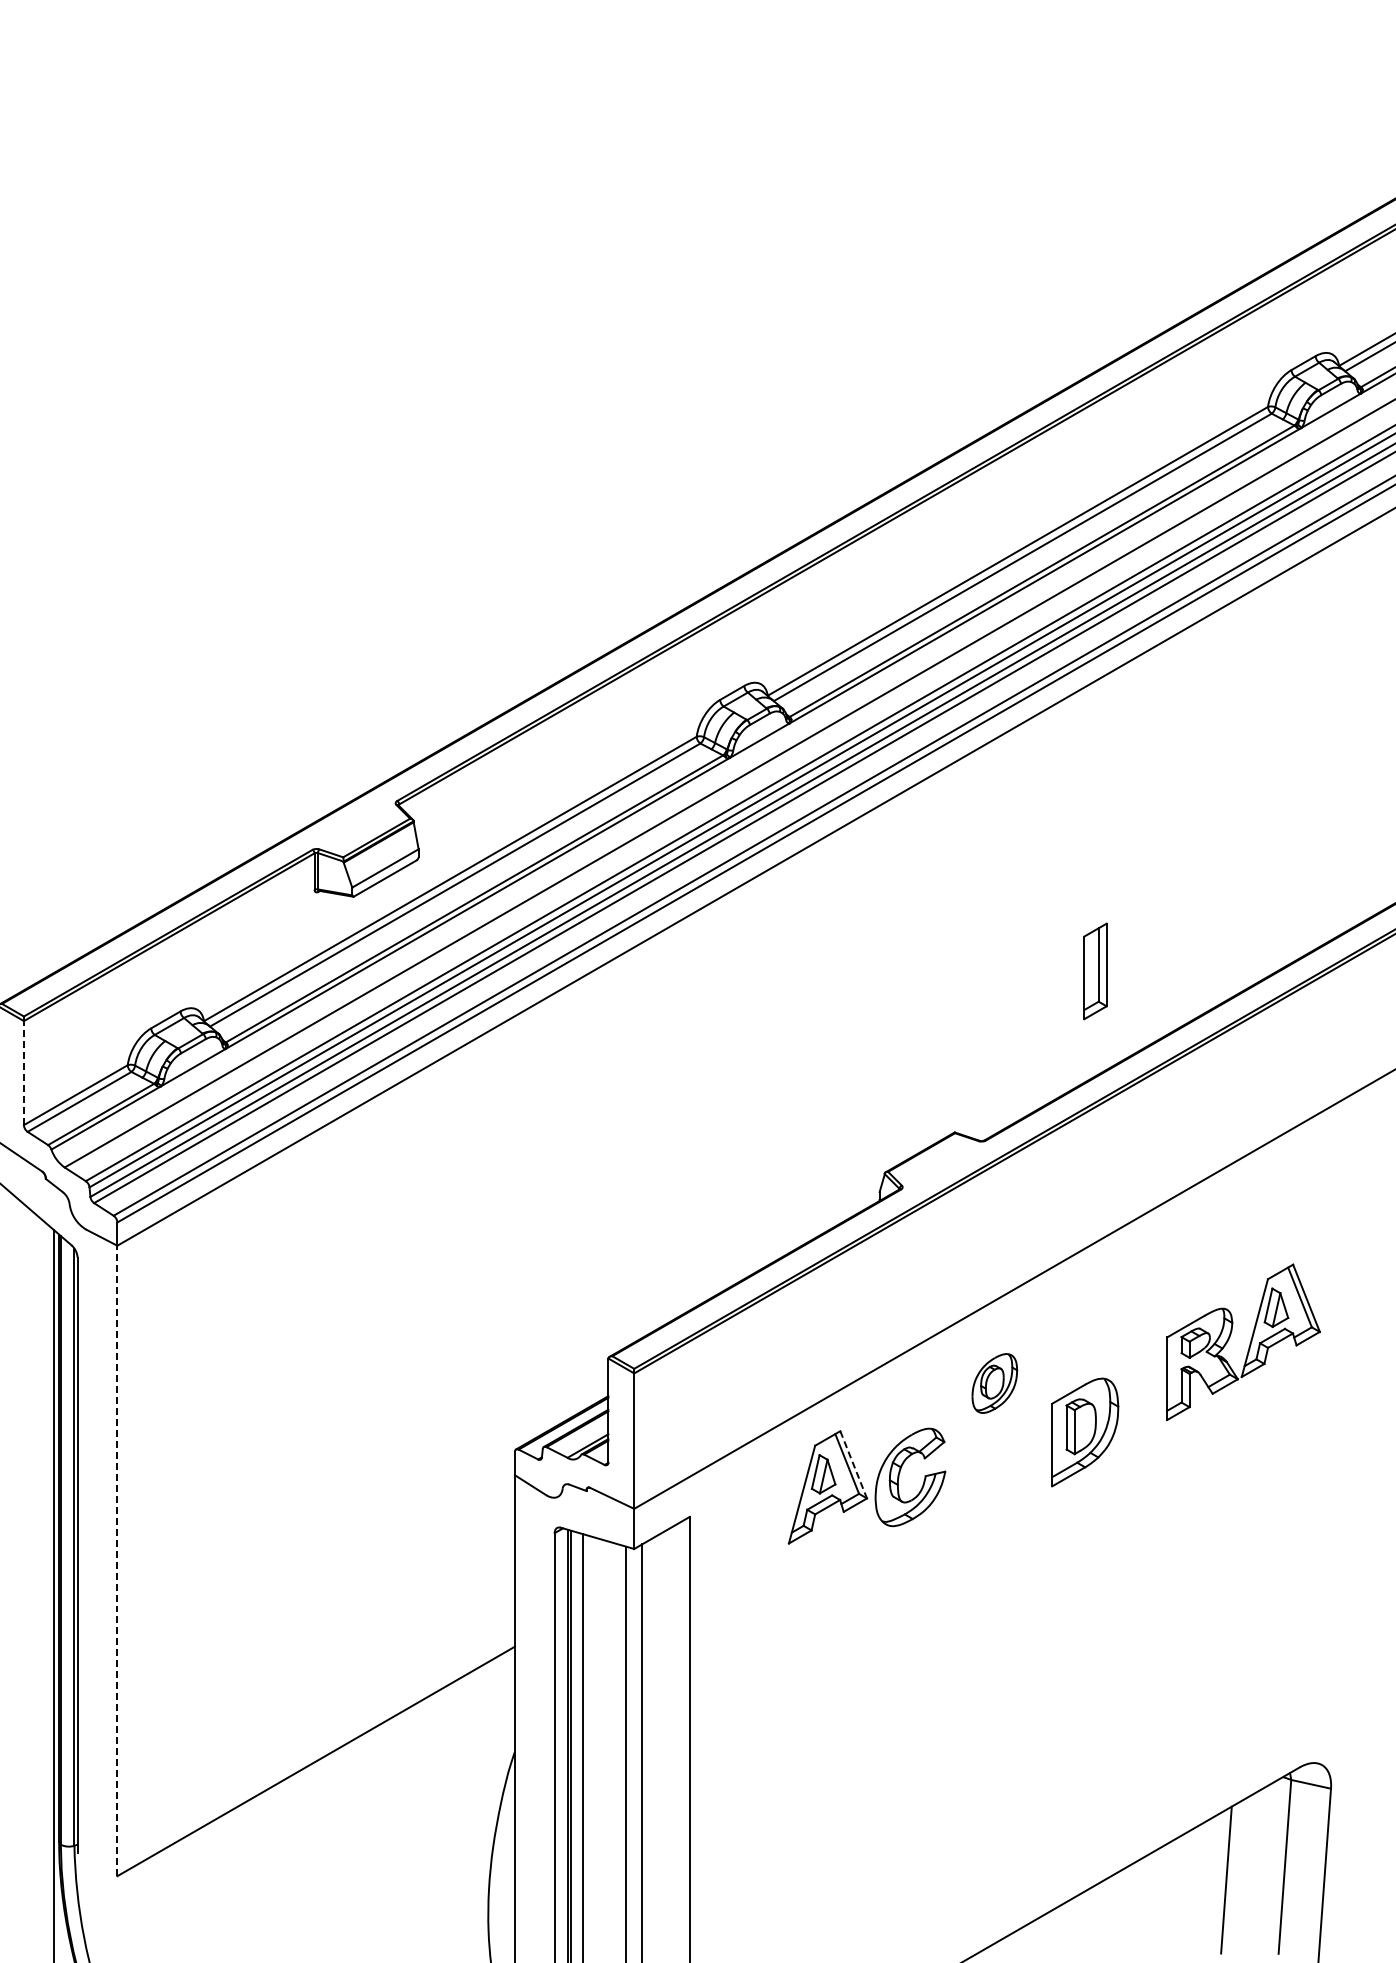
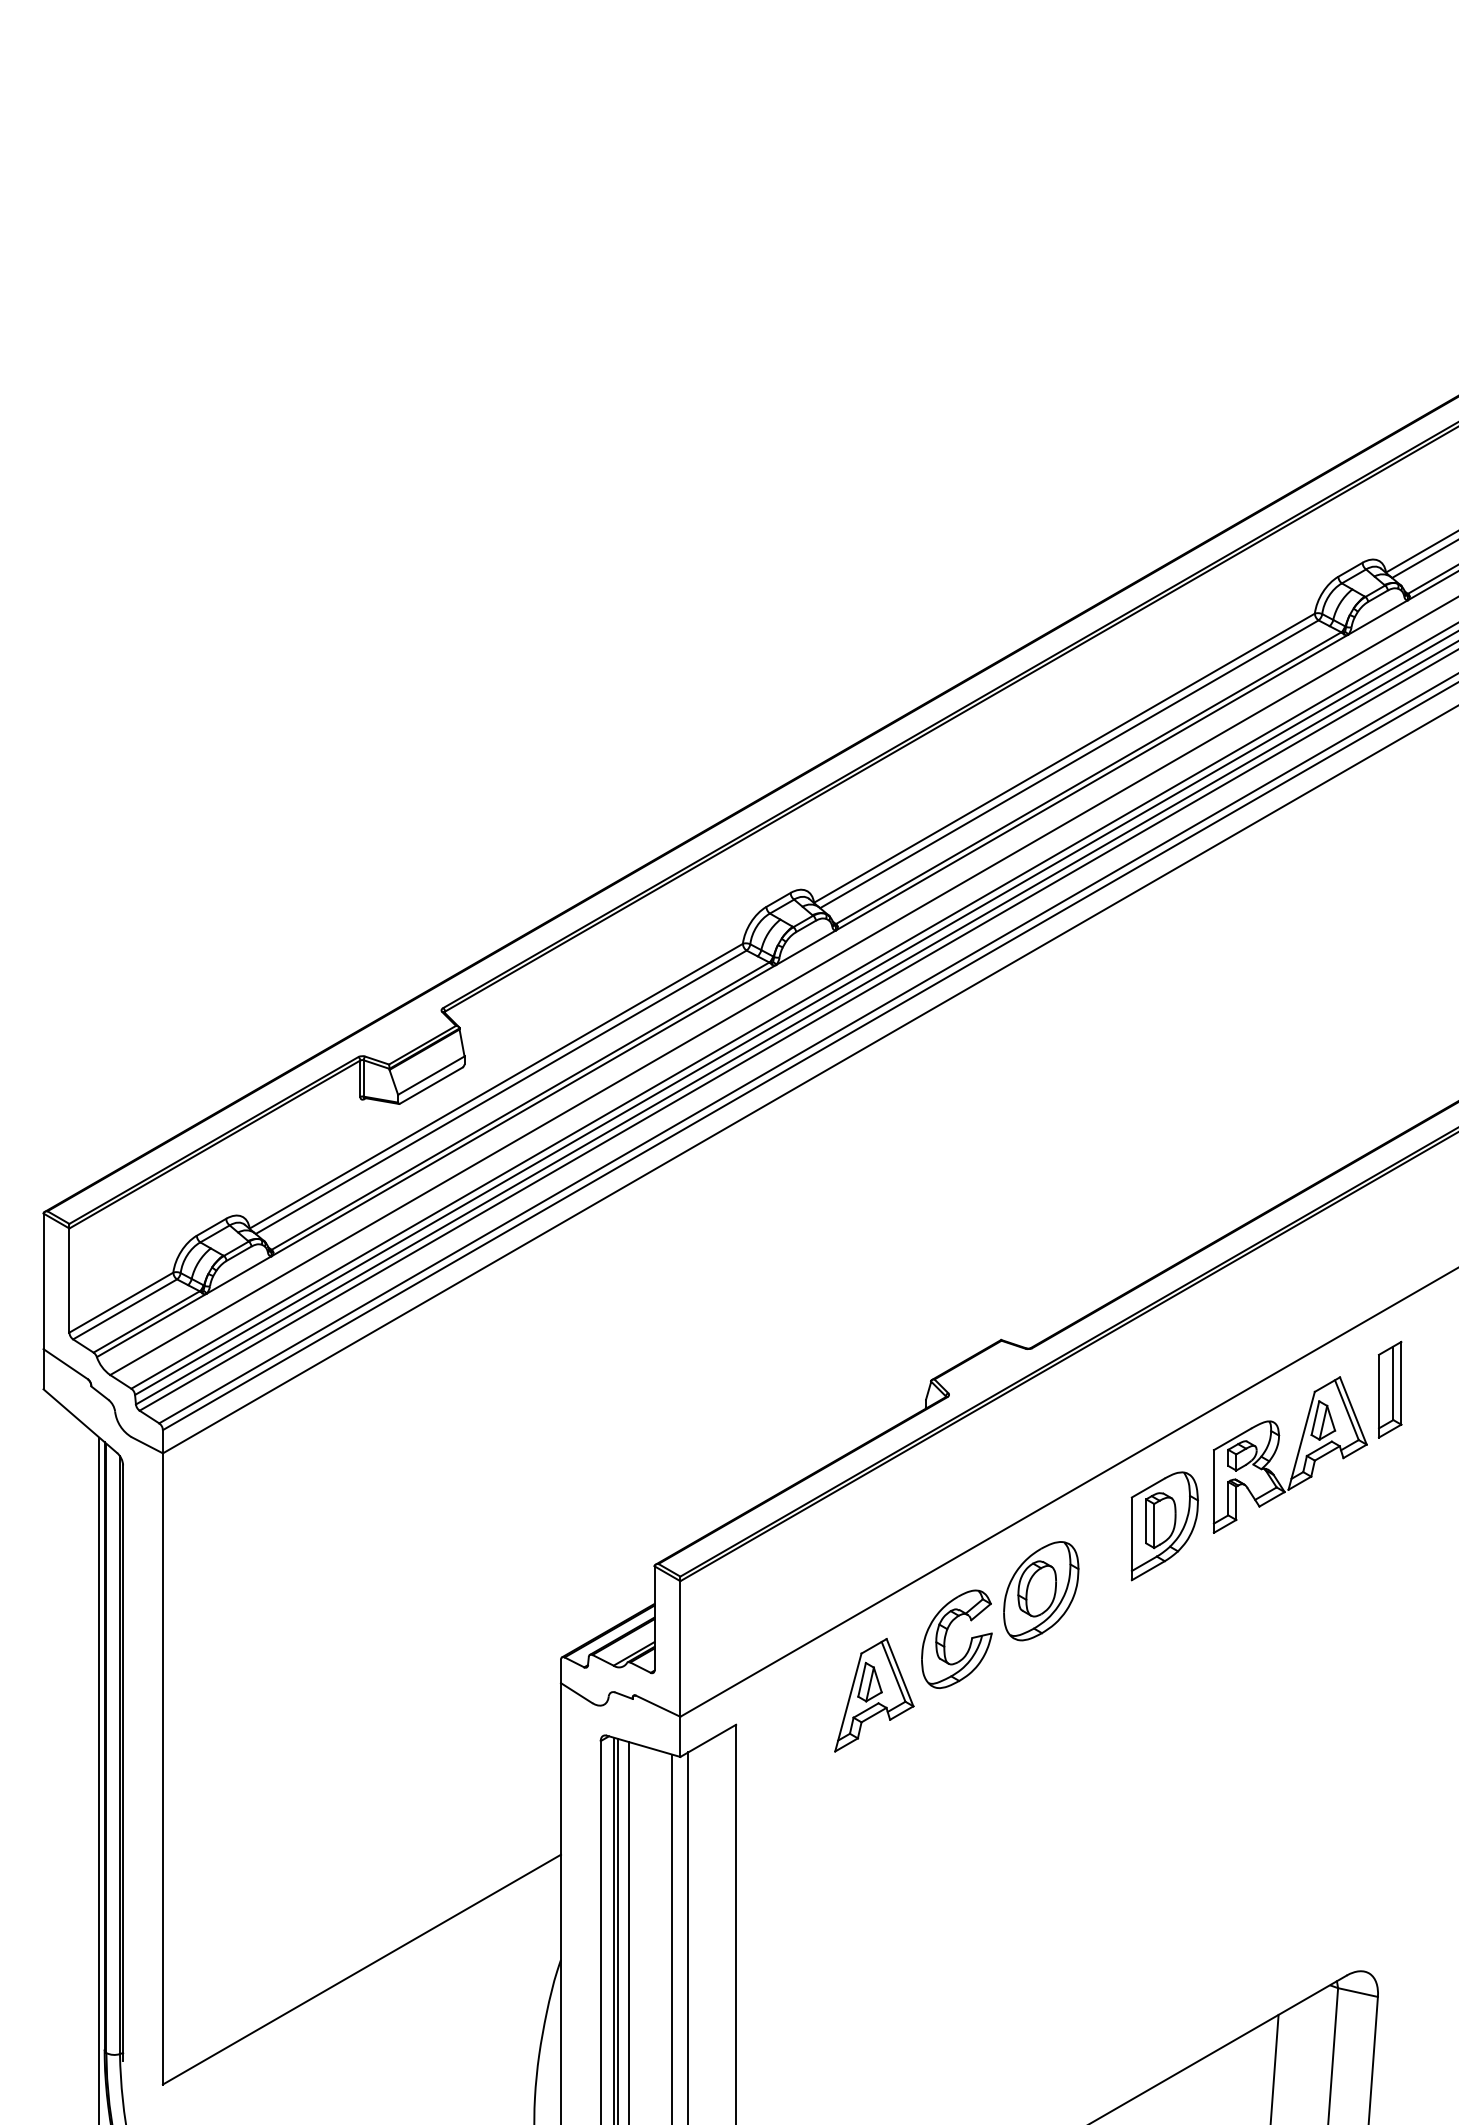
part: (1095, 971) -> (1390, 1389), moved
line: (24, 1073) -> (69, 1280), dashed -> solid
part: (1249, 1342) -> (1296, 1455), moved
part: (994, 1383) -> (1041, 1591), size x1.67
part: (1084, 1432) -> (1164, 1526), moved
line: (854, 1465) -> (900, 1673), dashed -> solid
part: (900, 1474) -> (946, 1636), moved
line: (116, 1560) -> (162, 1768), dashed -> solid

